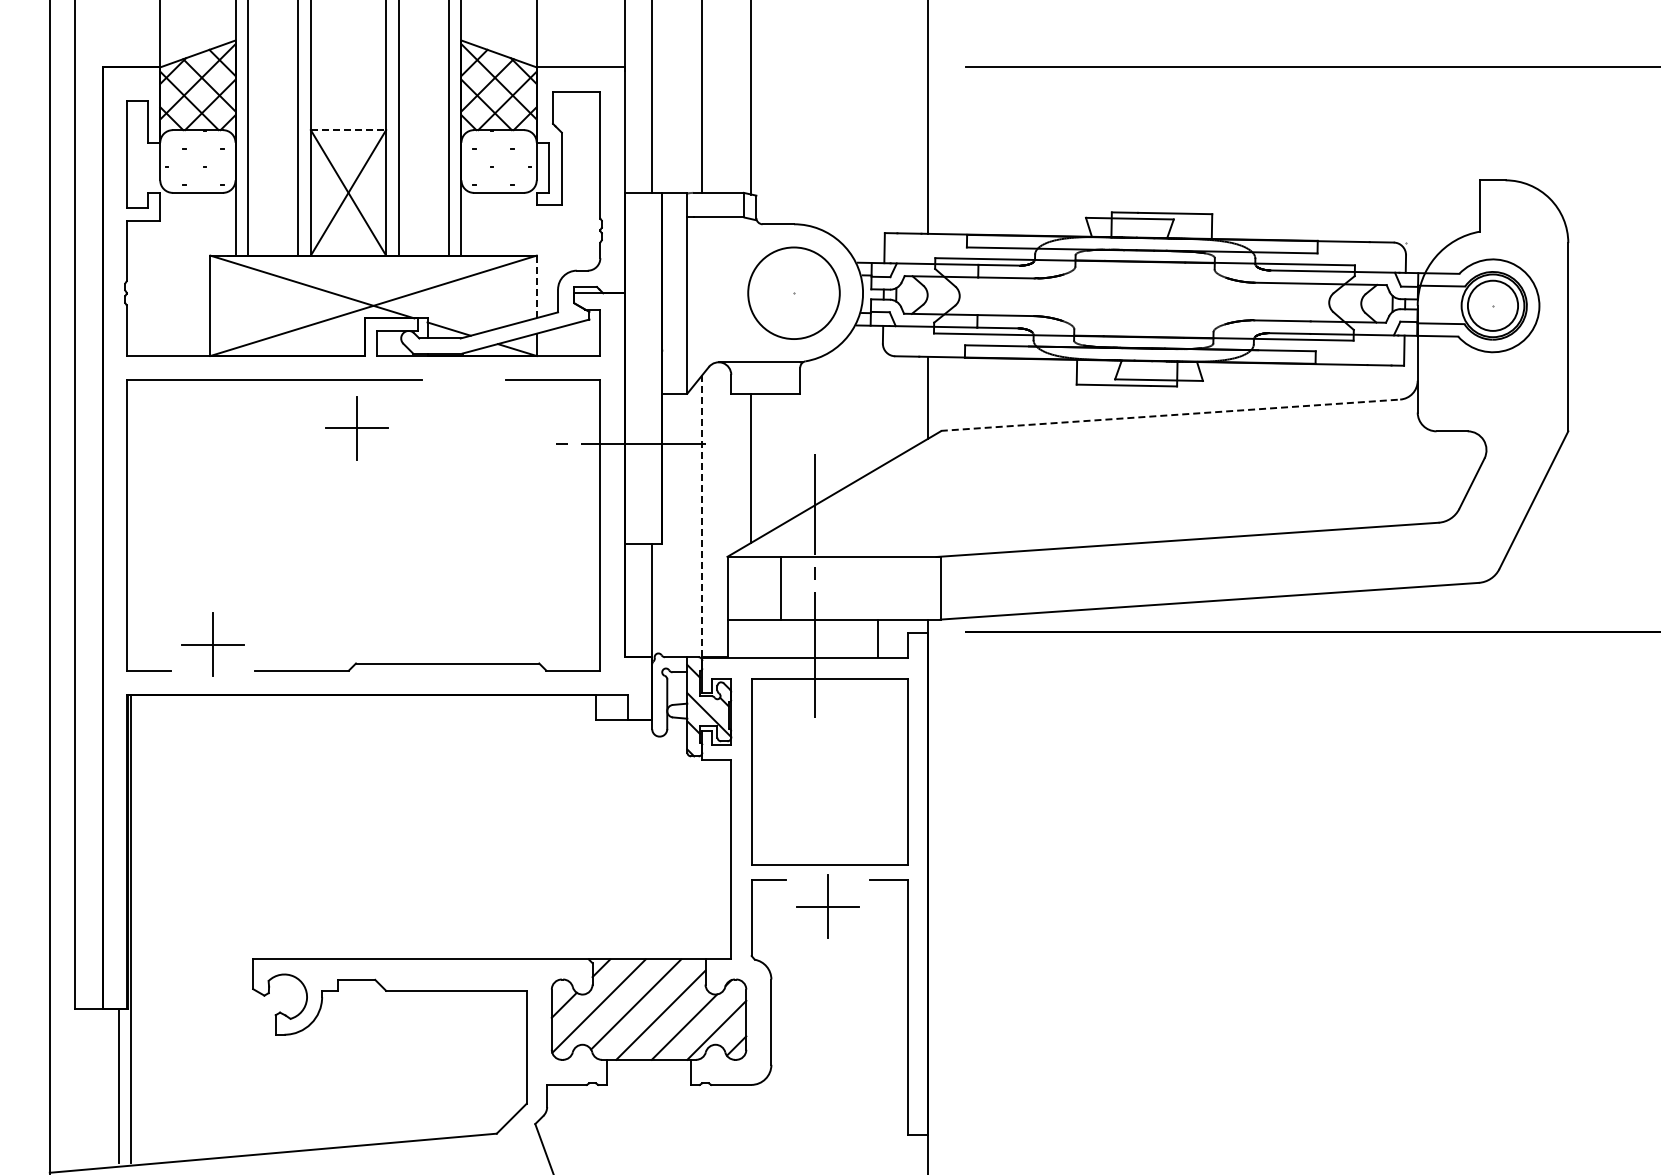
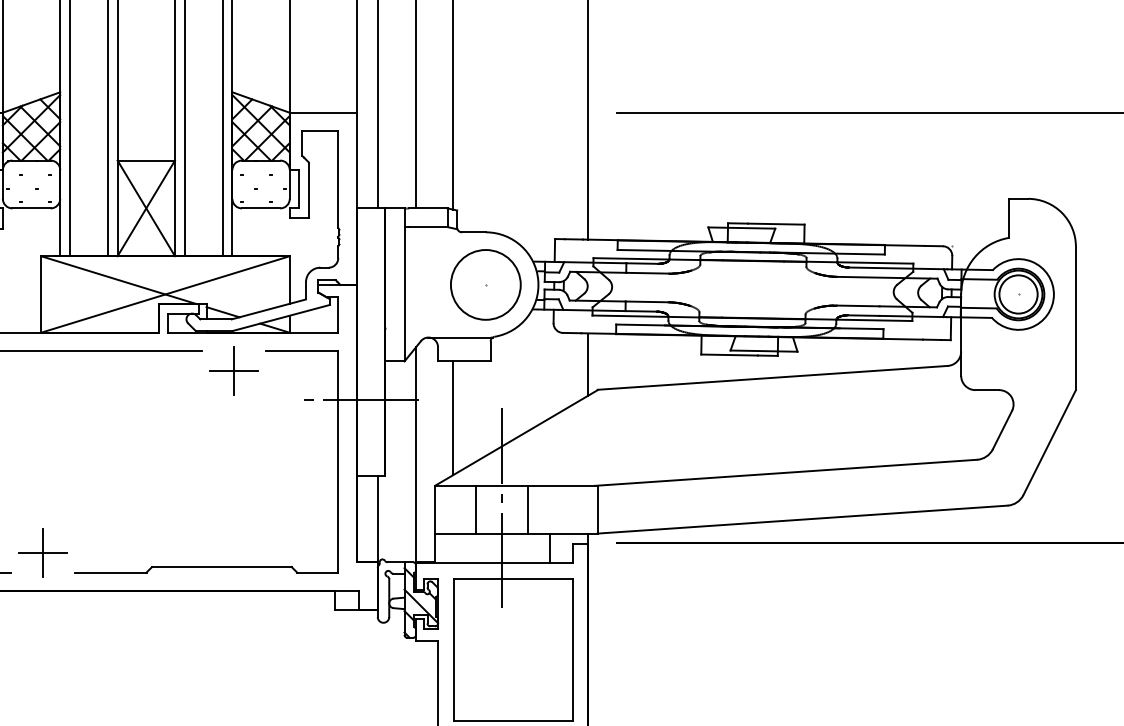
line: (348, 130) -> (146, 160), dashed -> solid
line: (536, 286) -> (289, 279), dashed -> solid
line: (1170, 415) -> (772, 378), dashed -> solid
part: (356, 428) -> (233, 371), moved
line: (702, 516) -> (416, 455), dashed -> solid
line: (849, 587) -> (528, 509), added

